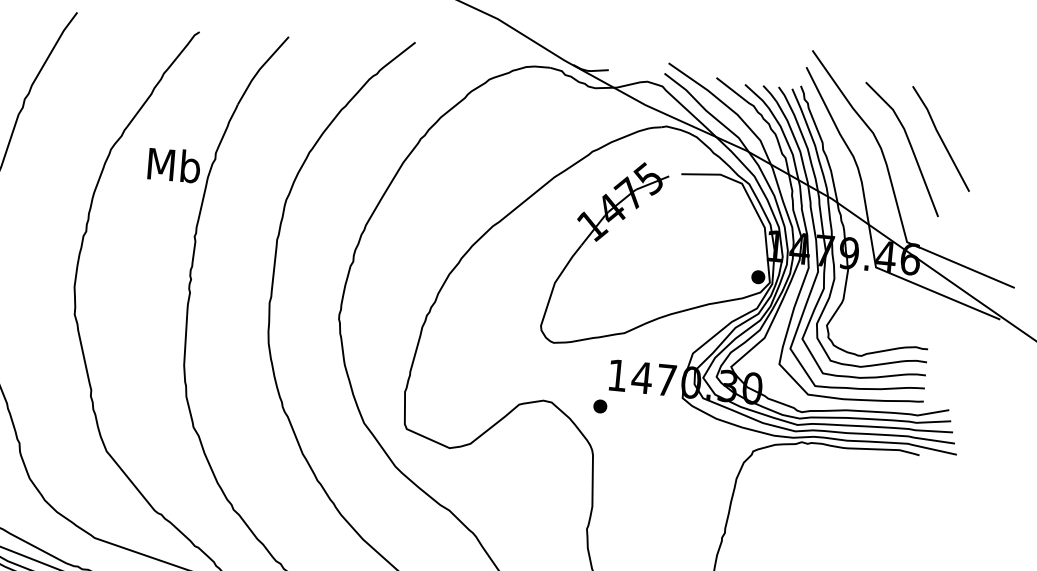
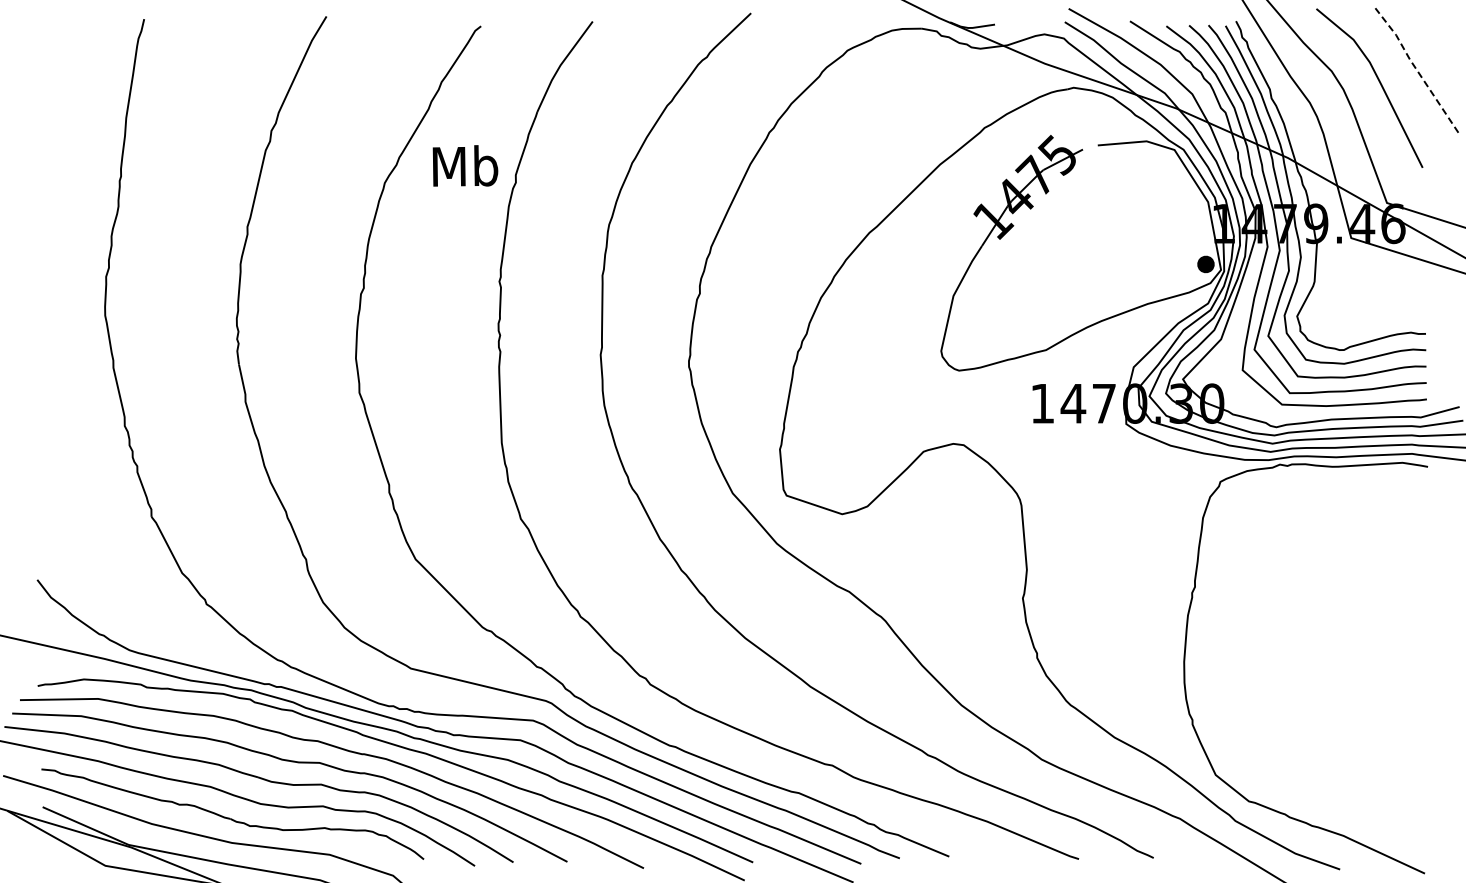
line: (940, 137) -> (1416, 68), solid -> dashed
text: (174, 164) -> (465, 165), moved
part: (600, 405) -> (1024, 443), removed

